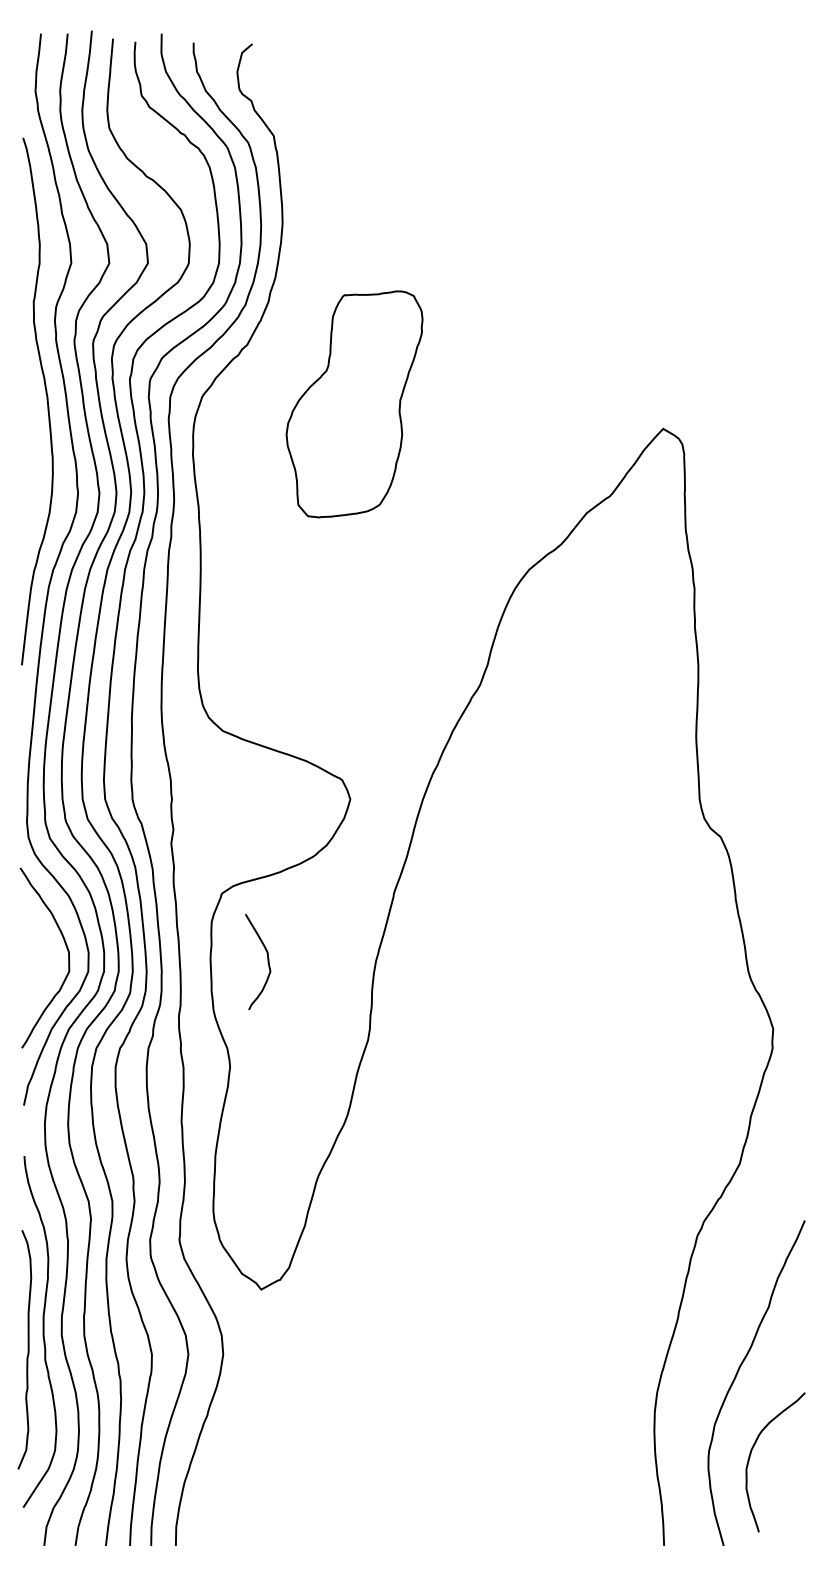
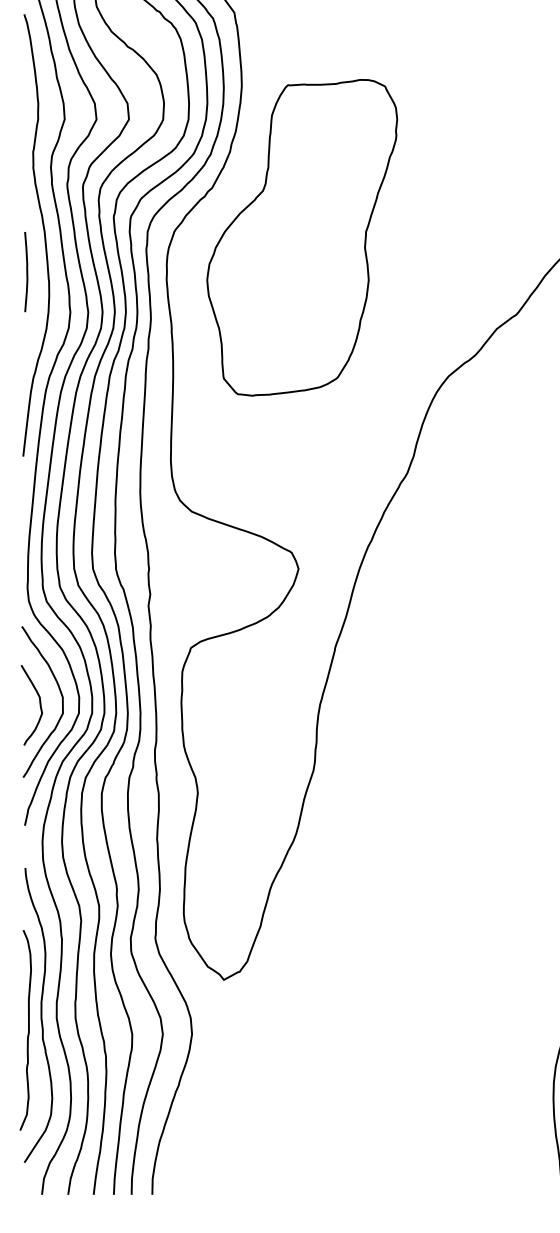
part: (354, 404) -> (302, 237), size x1.67
curve: (25, 444) -> (26, 271), added
curve: (267, 962) -> (39, 705), moved

